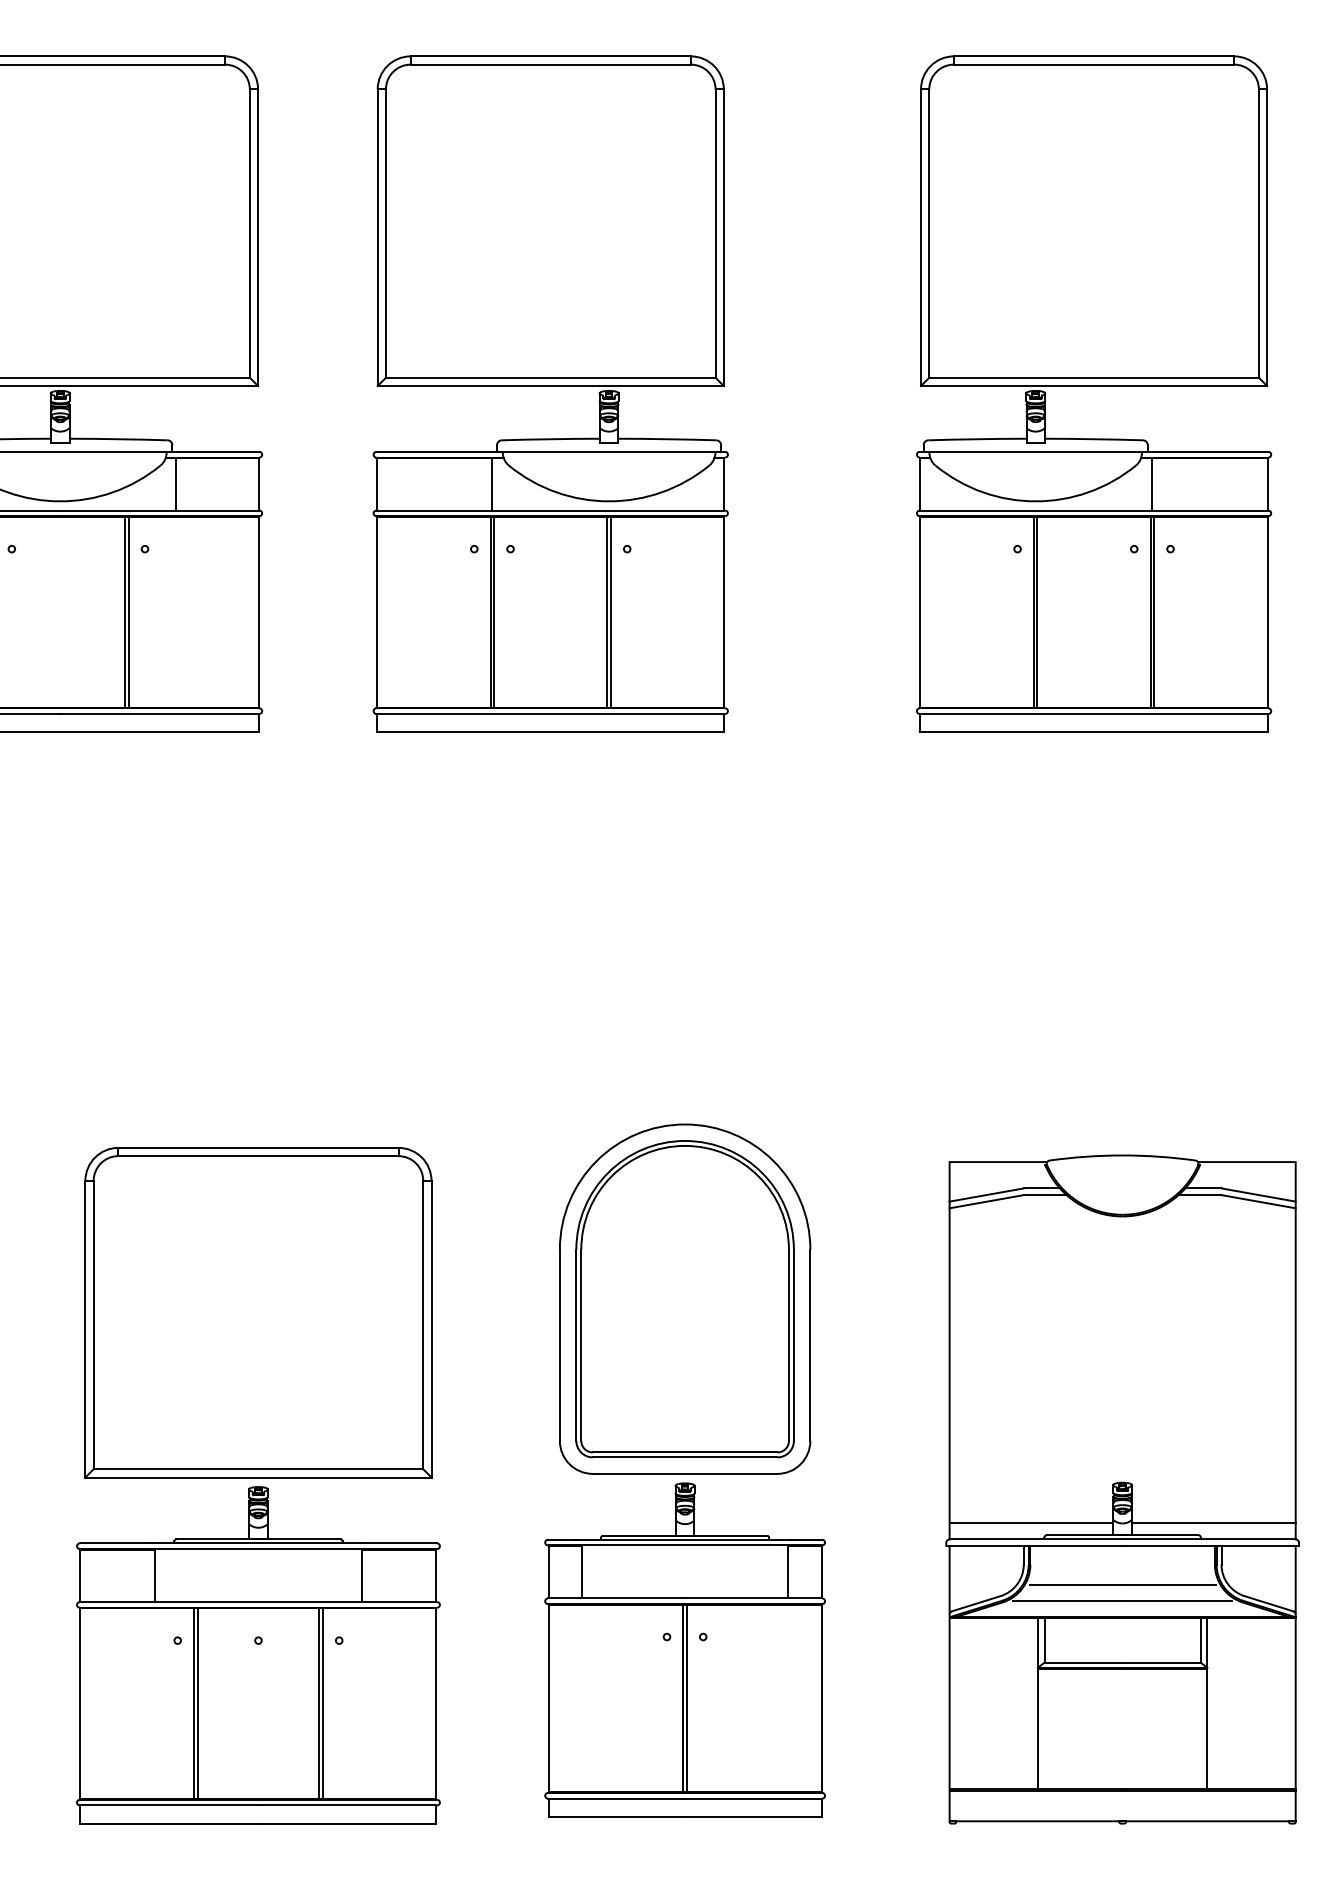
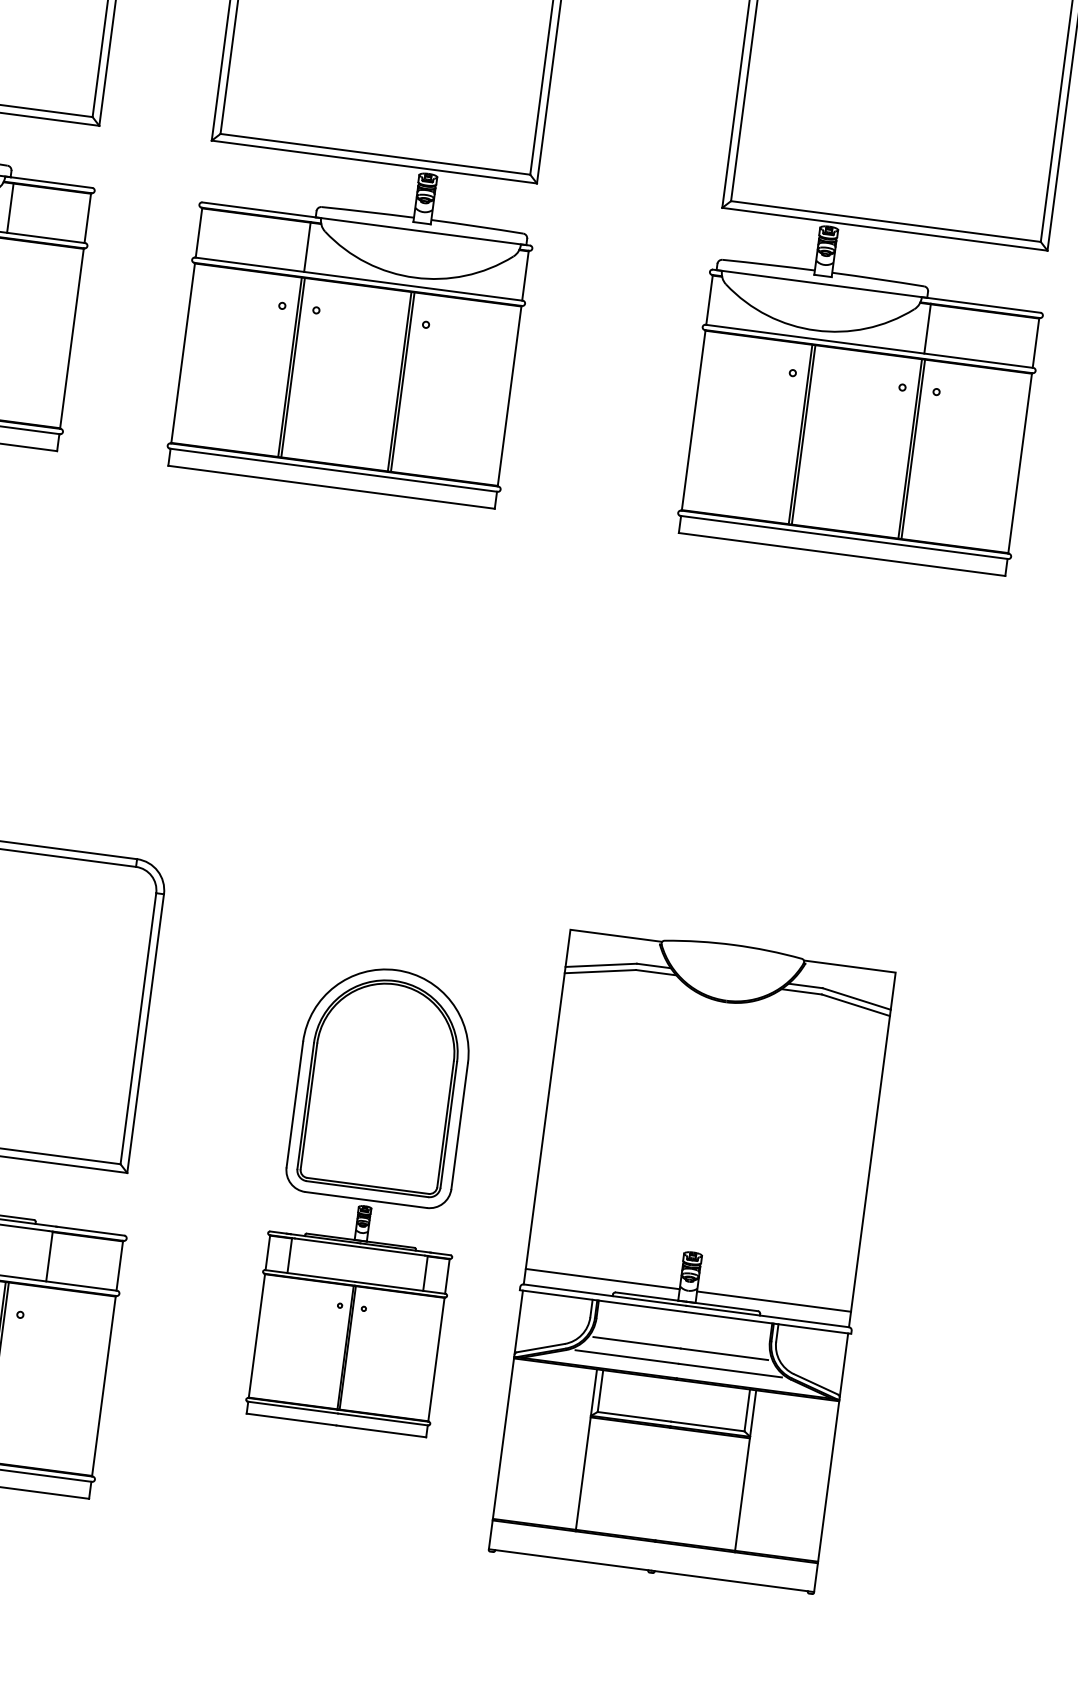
part: (684, 1470) -> (365, 1197), size x0.7
part: (1122, 1489) -> (692, 1258), moved

